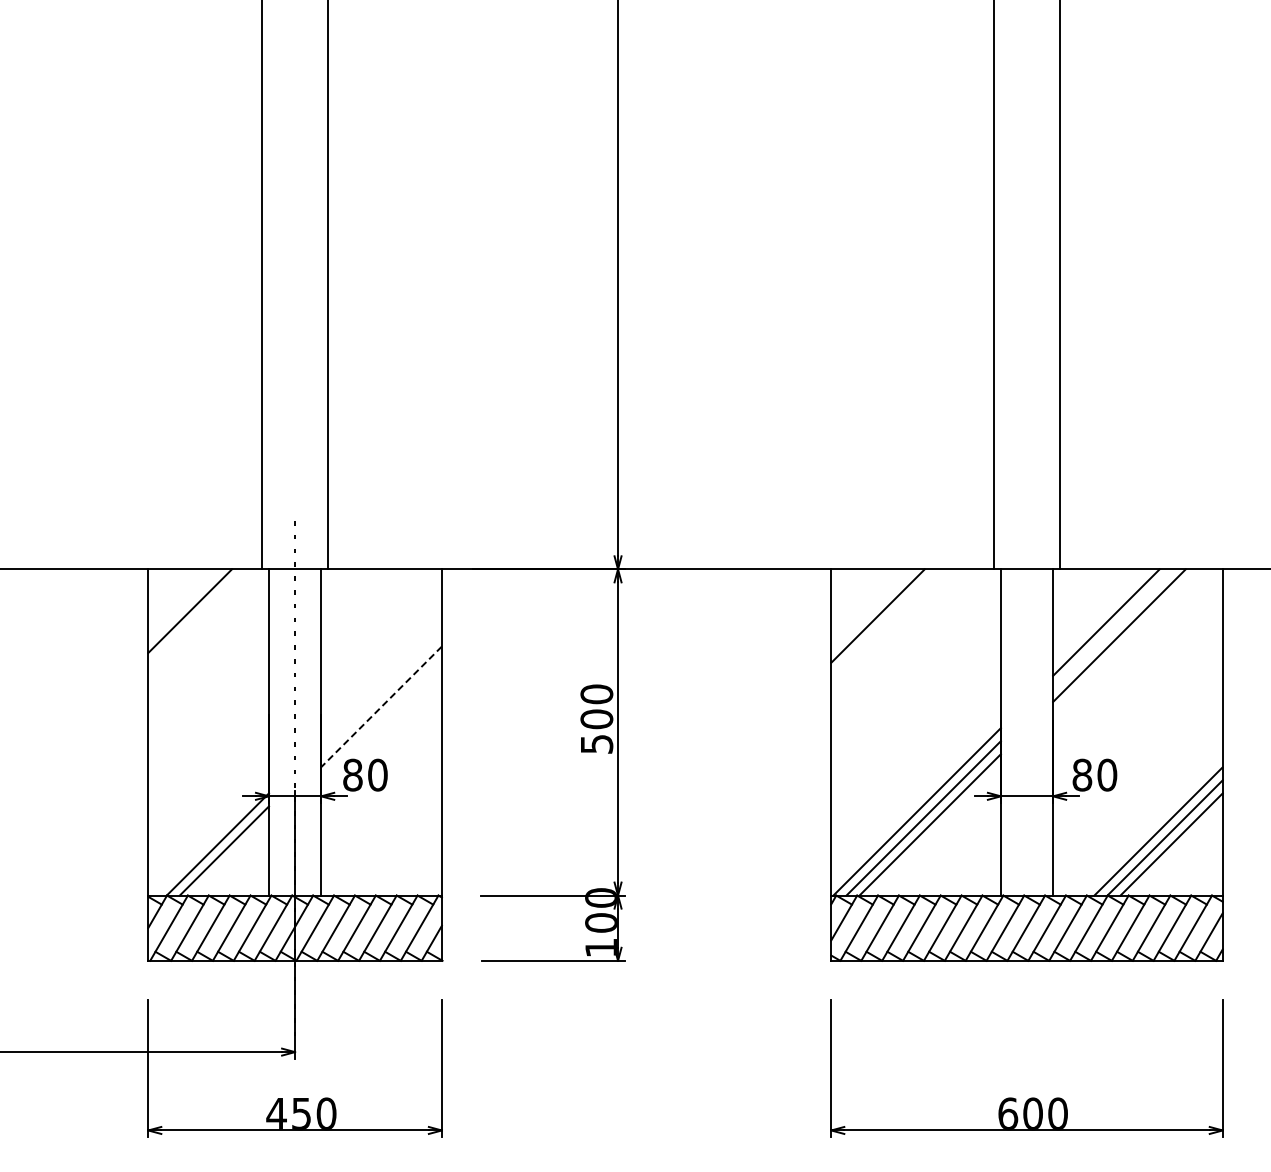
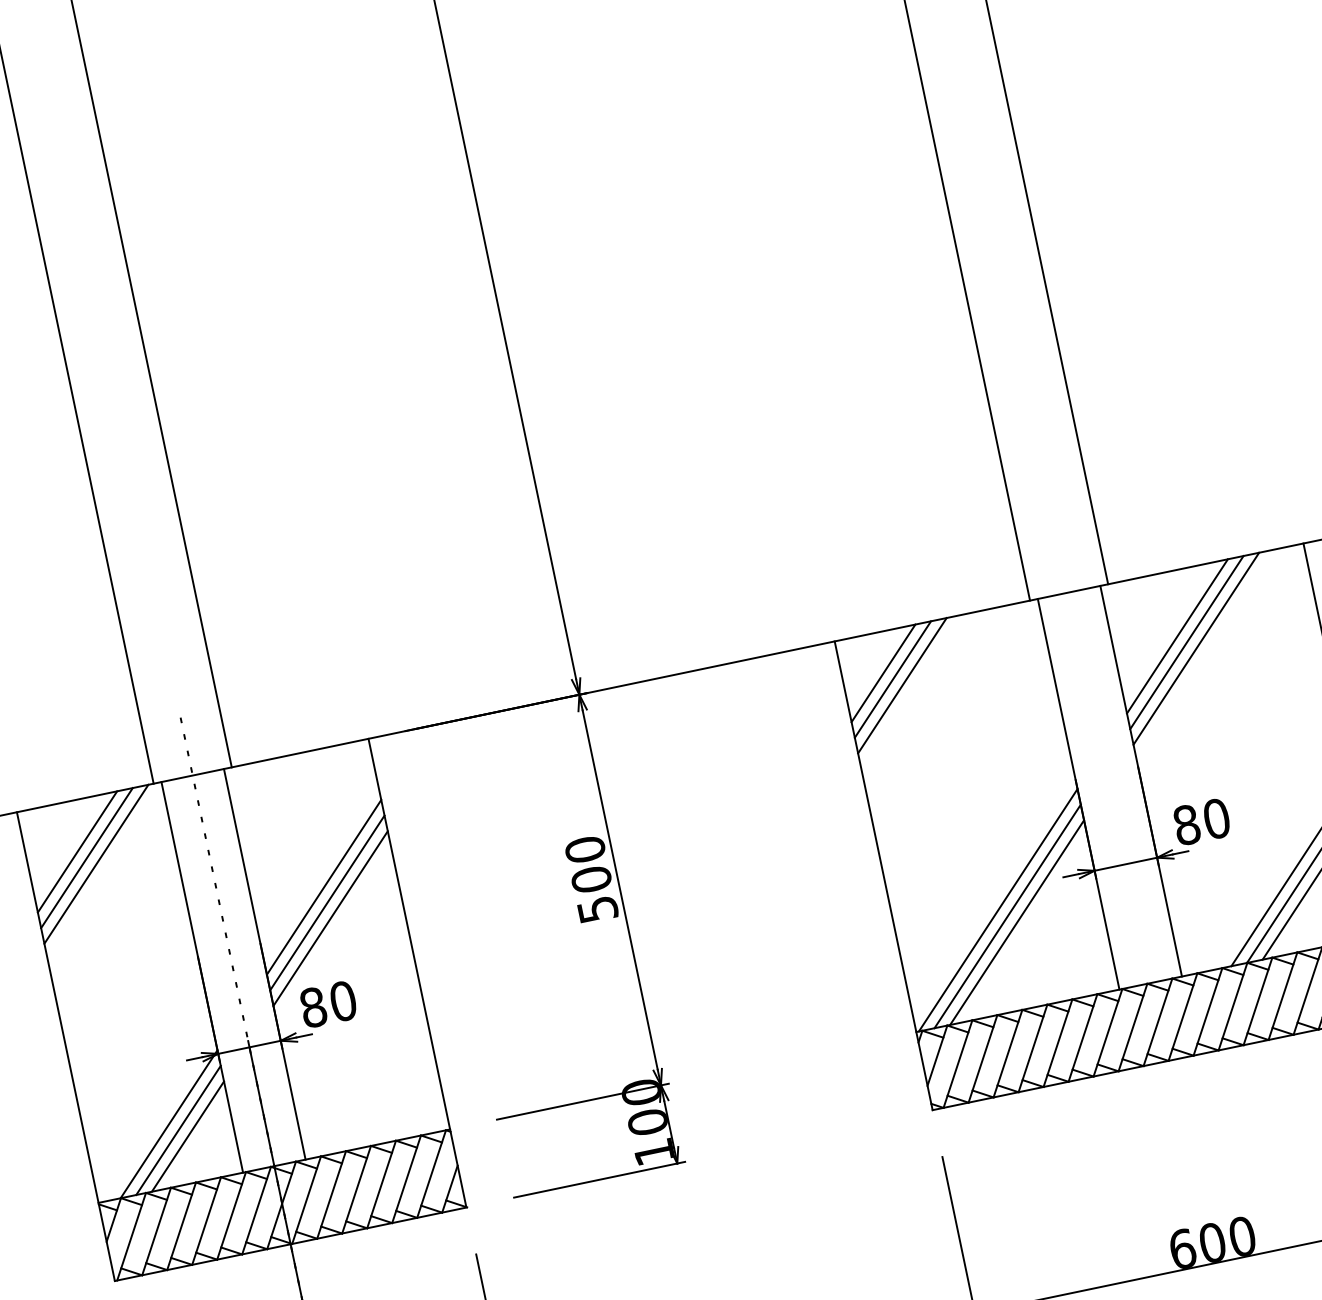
line: (864, 602) -> (882, 672), added
line: (871, 609) -> (892, 679), added
line: (196, 617) -> (86, 857), added
line: (203, 624) -> (96, 864), added
line: (1112, 628) -> (1186, 641), added
line: (381, 680) -> (323, 887), added
line: (381, 693) -> (327, 902), added
line: (381, 707) -> (330, 919), dashed -> solid
line: (230, 857) -> (187, 1136), added

